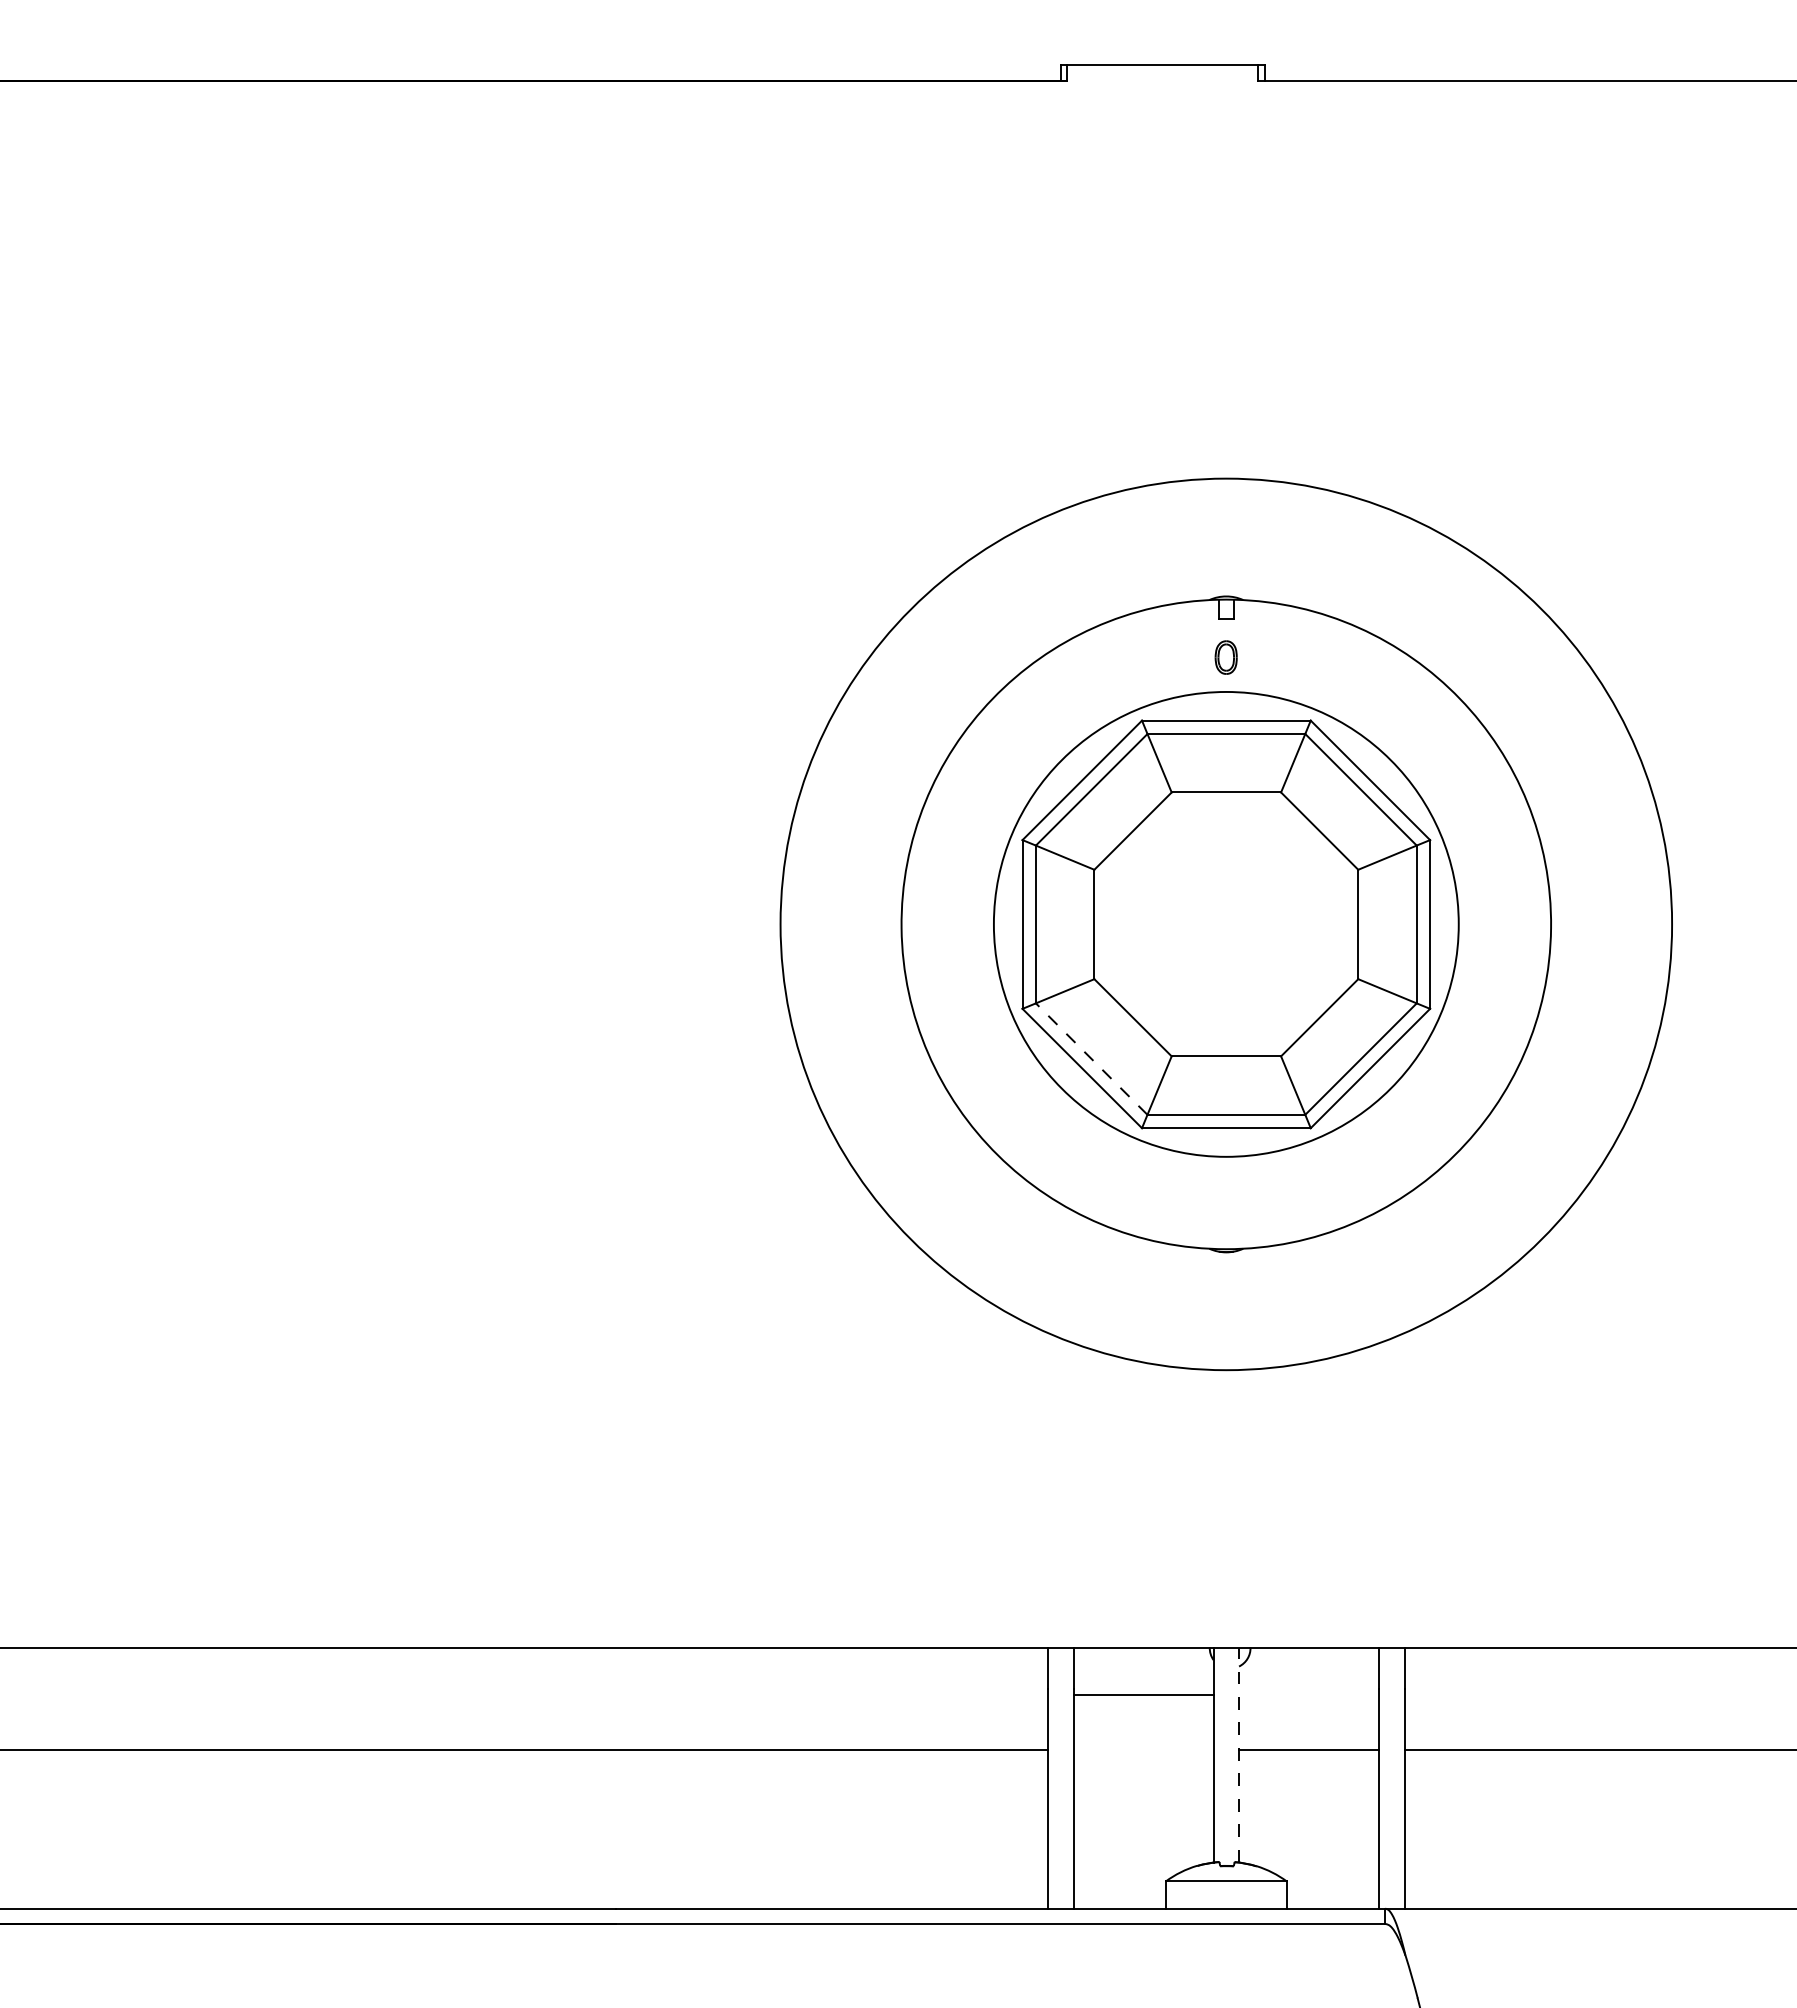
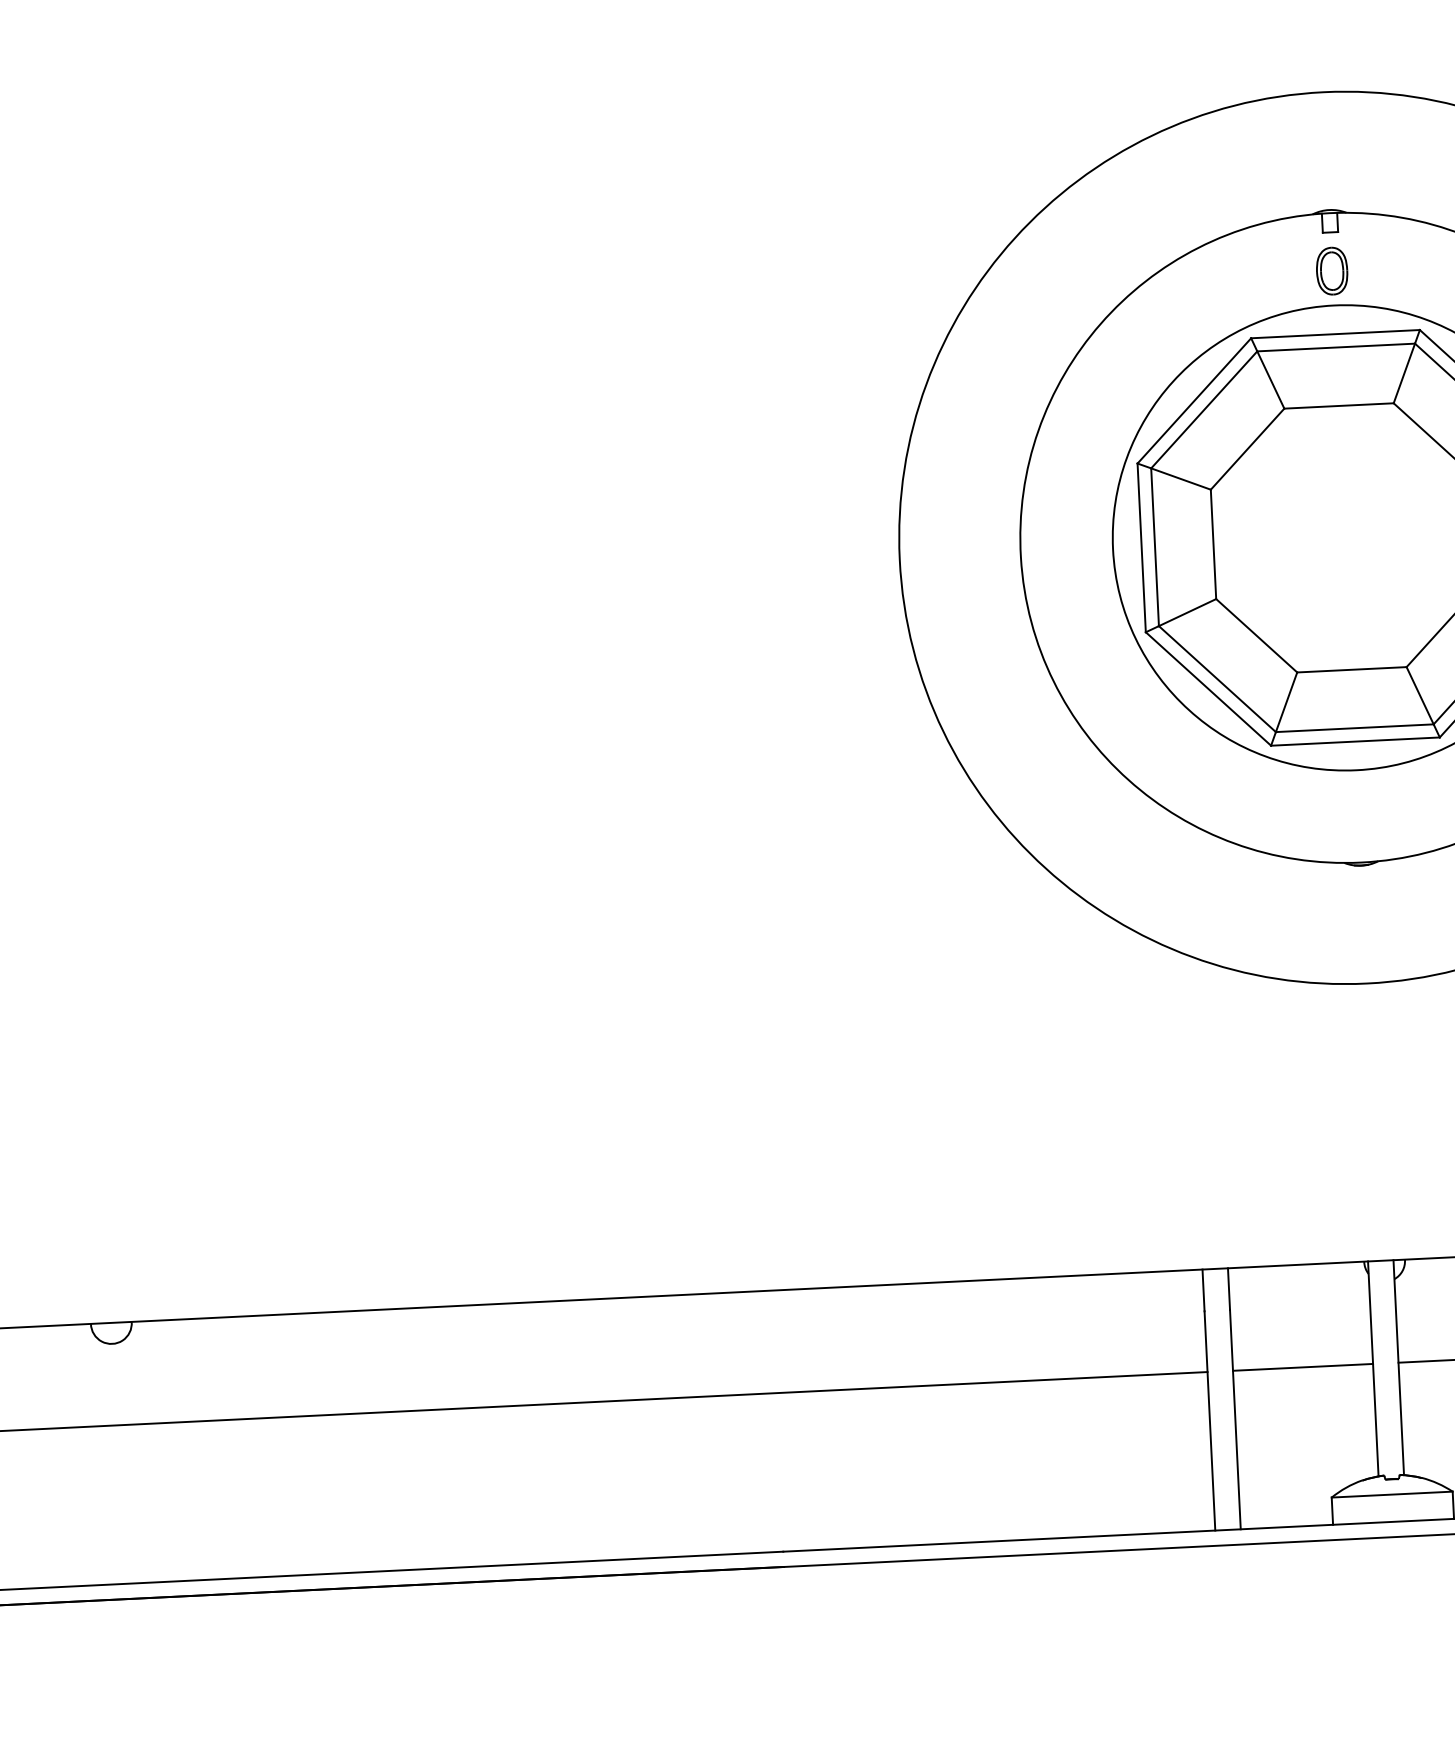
part: (1226, 657) -> (1332, 271), size x1.43
line: (1091, 1059) -> (1217, 679), dashed -> solid
line: (1143, 1695) -> (1303, 1367), moved
line: (1239, 1754) -> (1399, 1367), dashed -> solid

